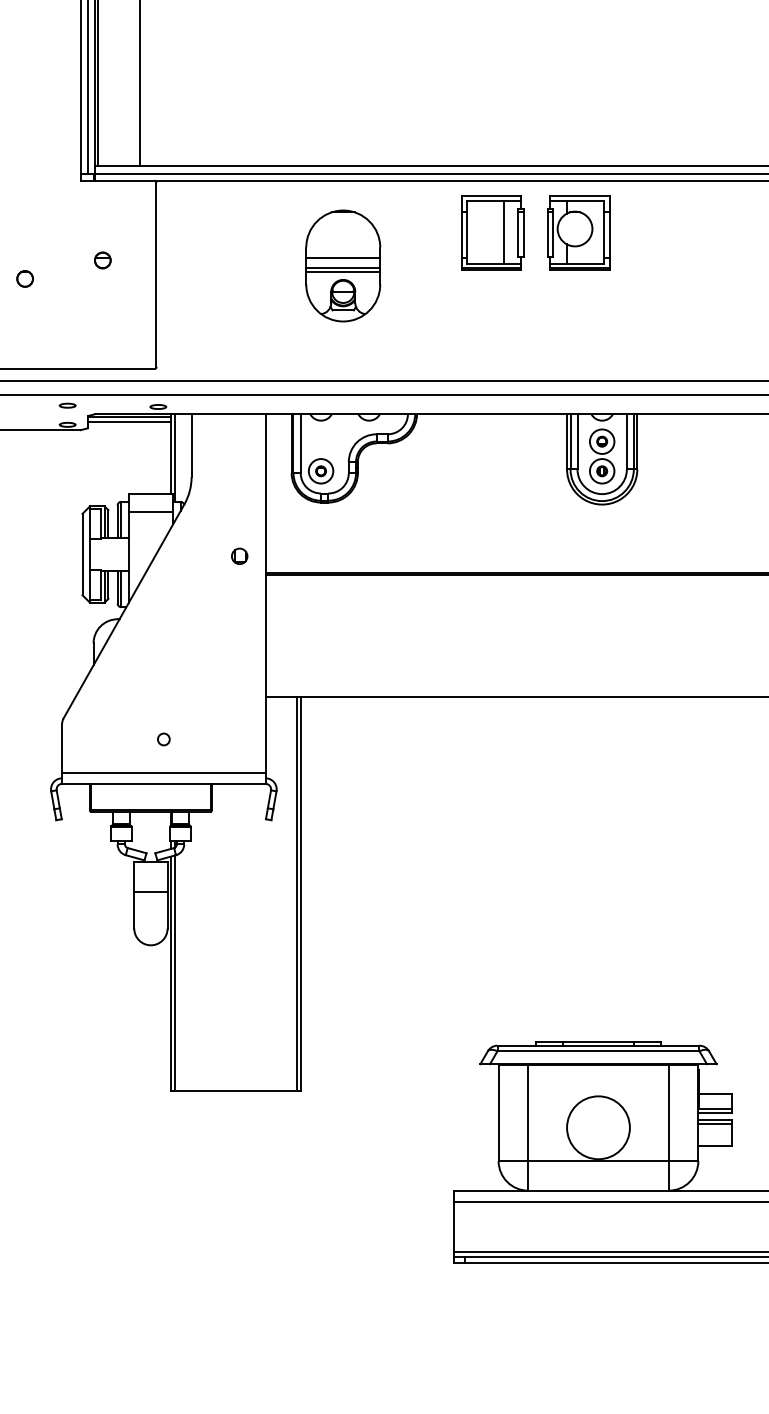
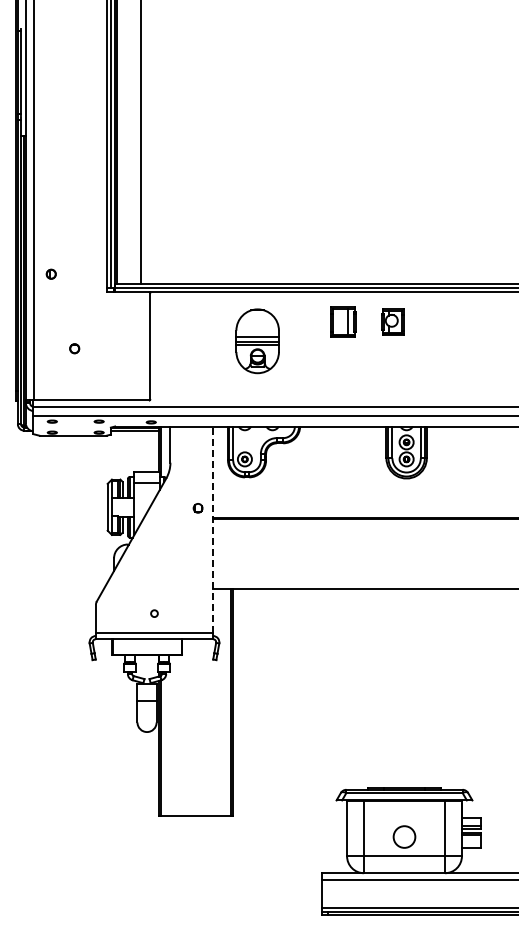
part: (492, 231) -> (343, 321), size x0.7
part: (577, 231) -> (392, 321), size x0.6
part: (101, 259) -> (118, 337), removed
line: (266, 593) -> (213, 529), solid -> dashed
circle: (598, 1126) -> (404, 836), size x0.6

